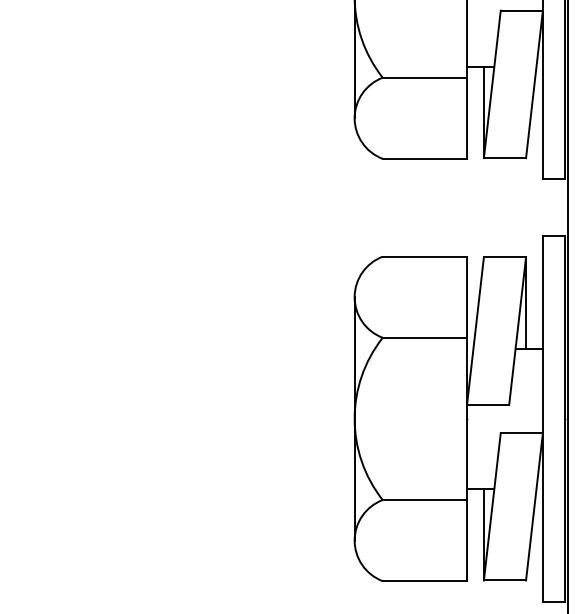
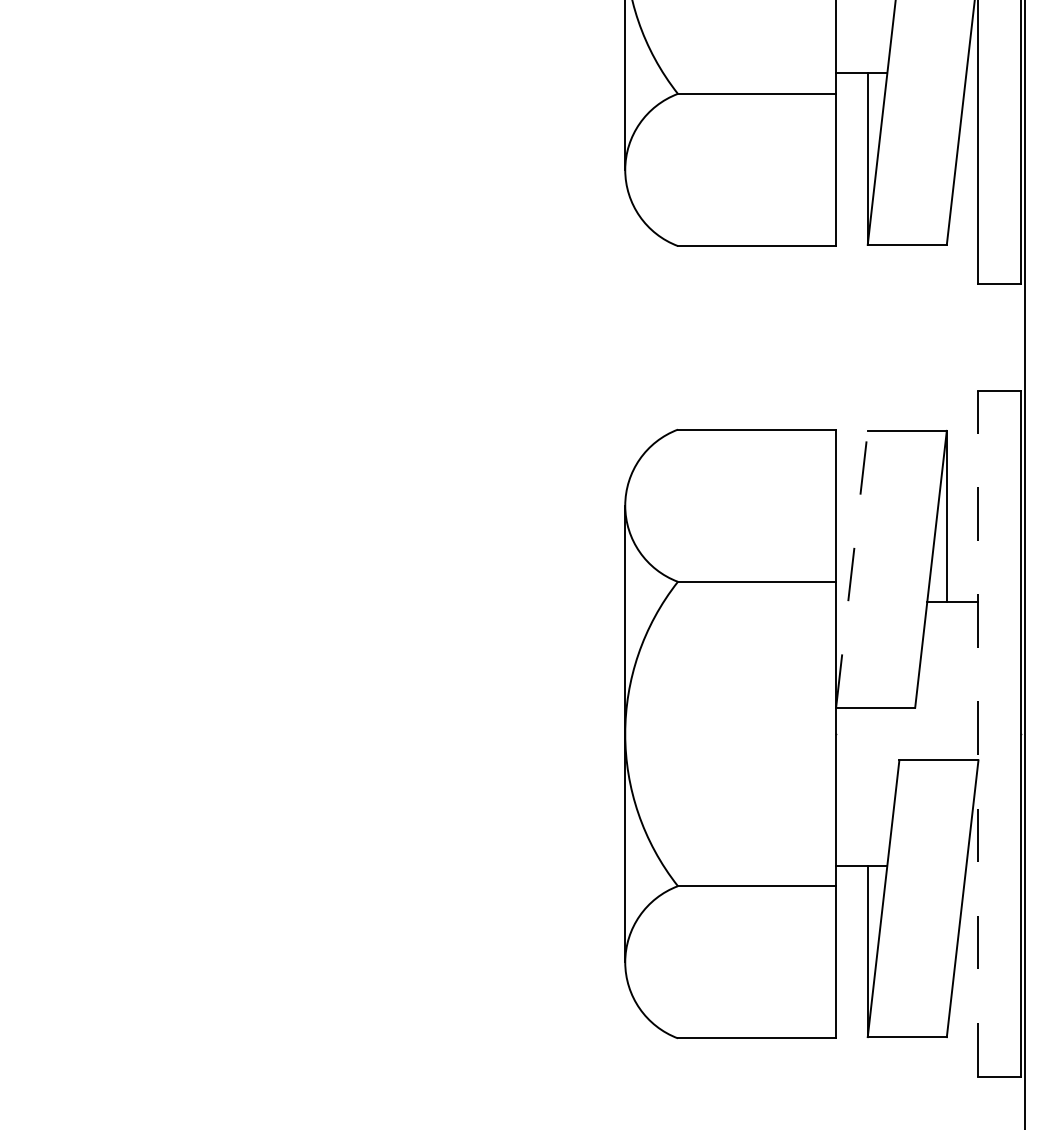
line: (475, 330) -> (851, 568), solid -> dashed
line: (542, 418) -> (977, 733), solid -> dashed

